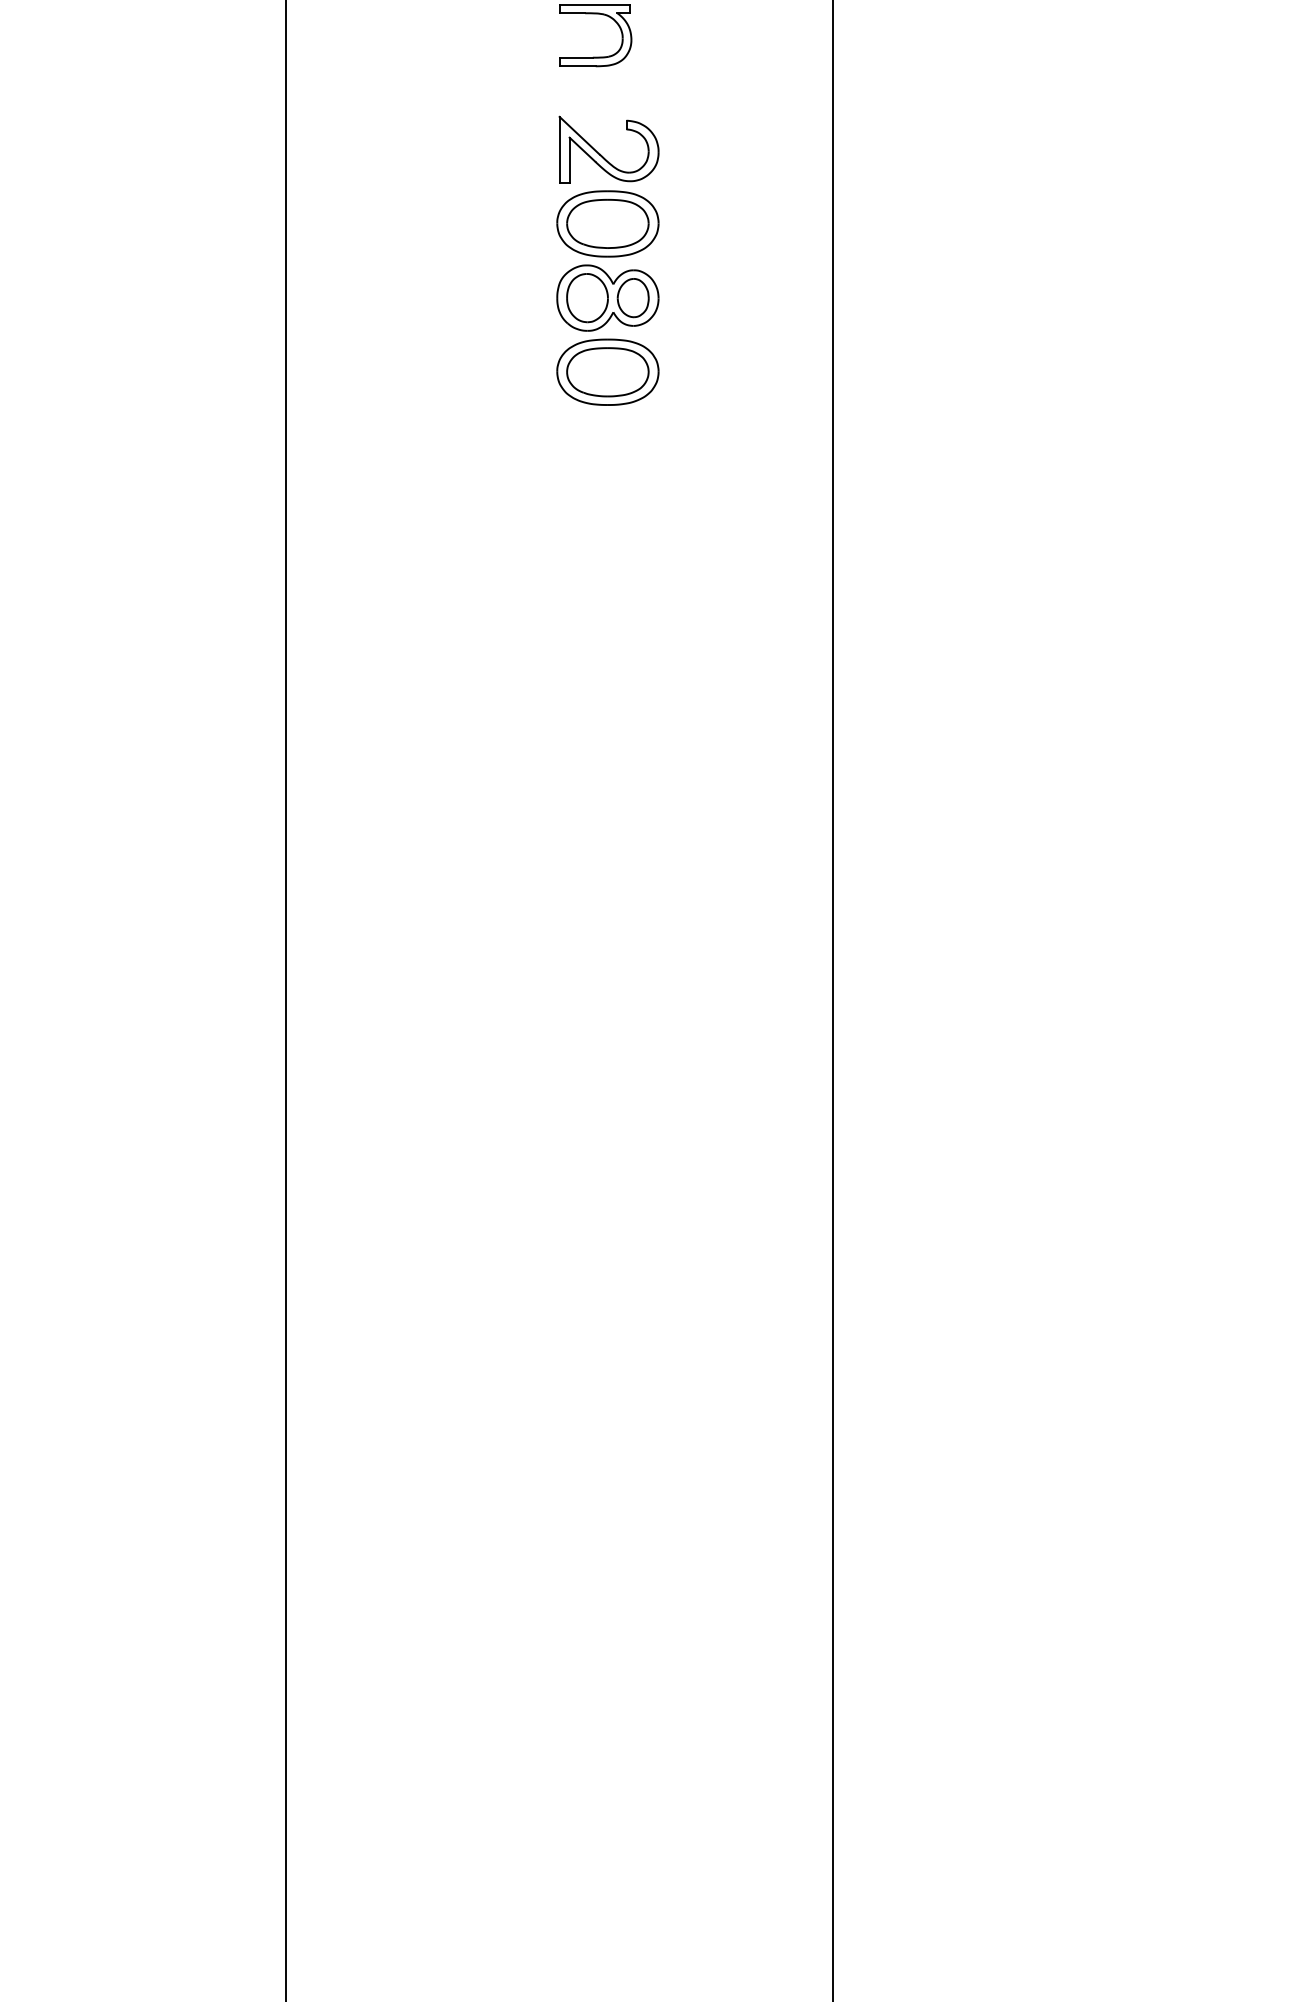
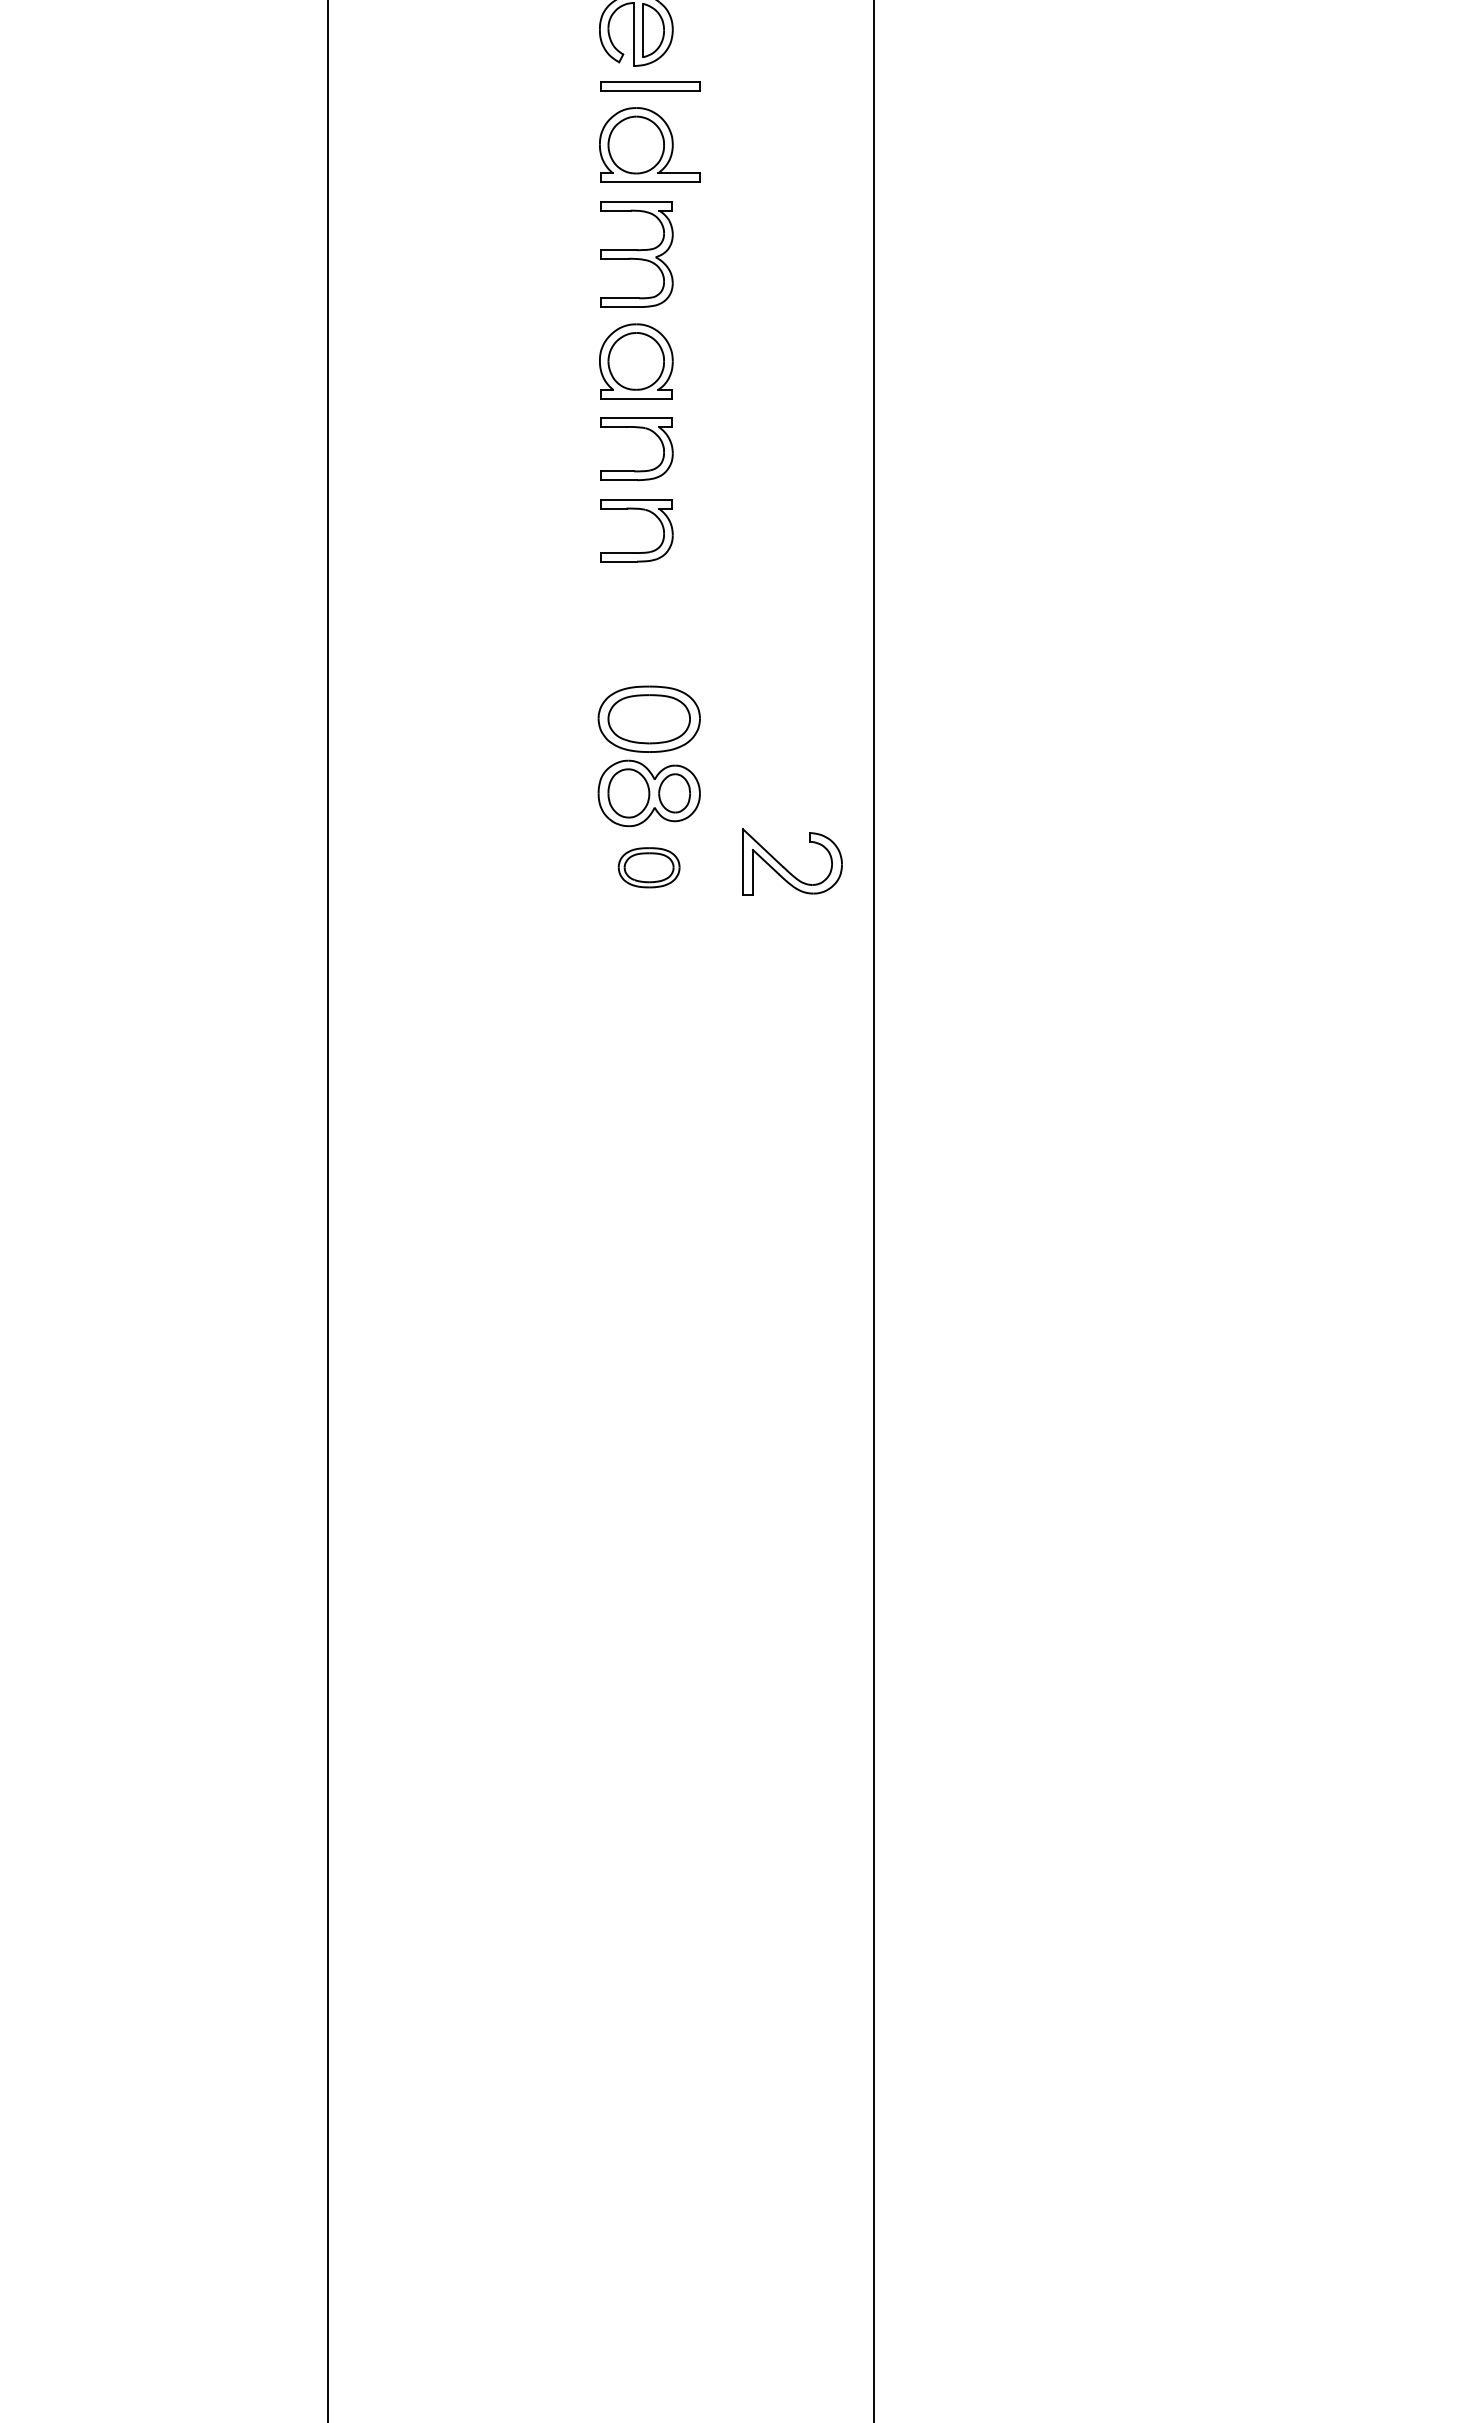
part: (602, 155) -> (785, 867), moved
part: (607, 372) -> (648, 867), size x0.6

